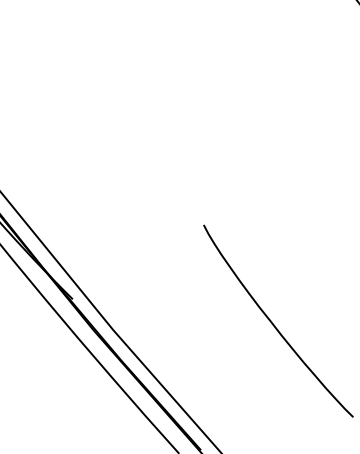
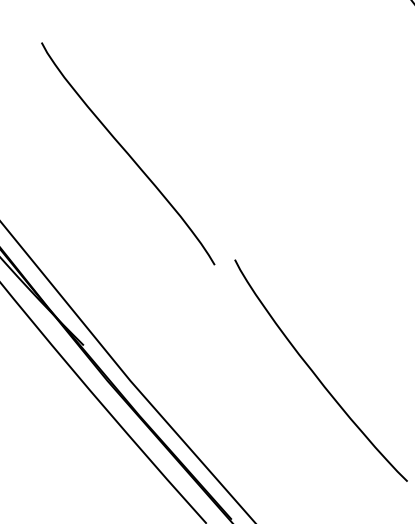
curve: (110, 132) -> (127, 152), added

